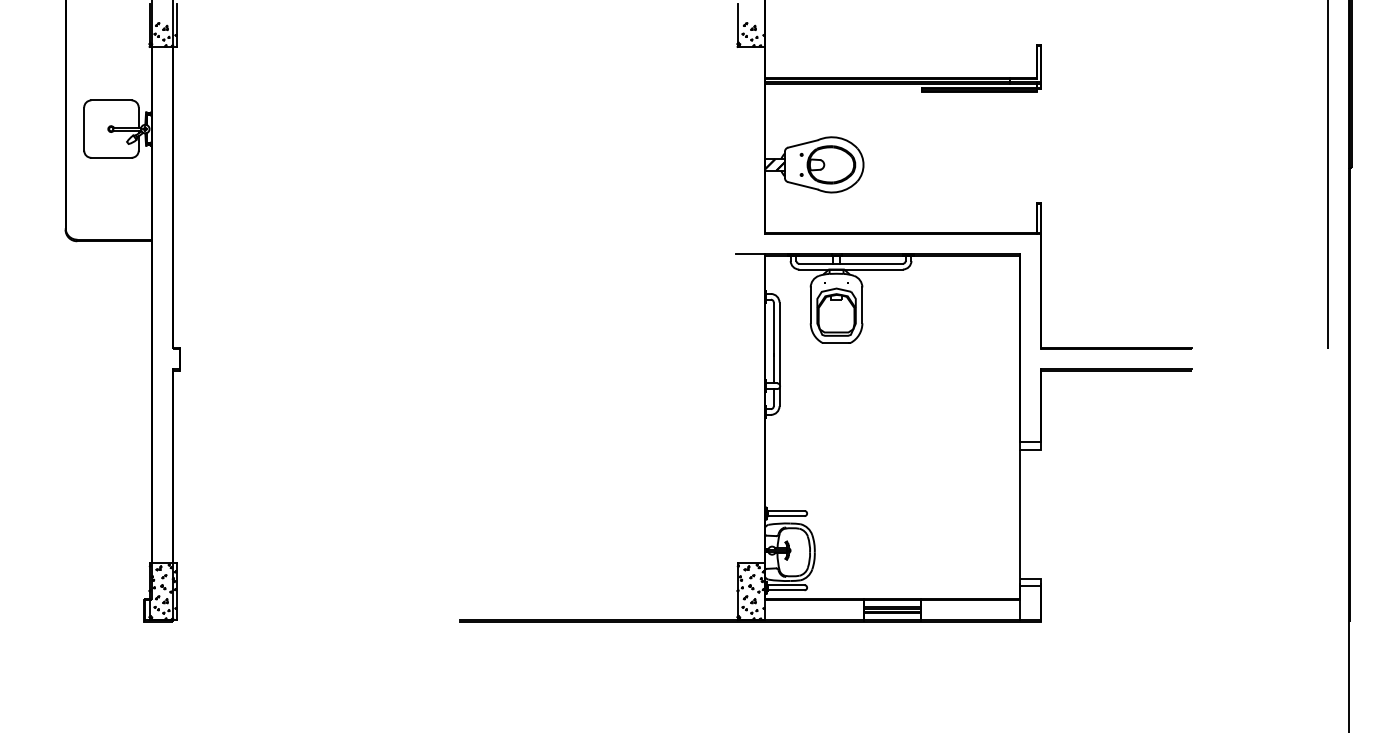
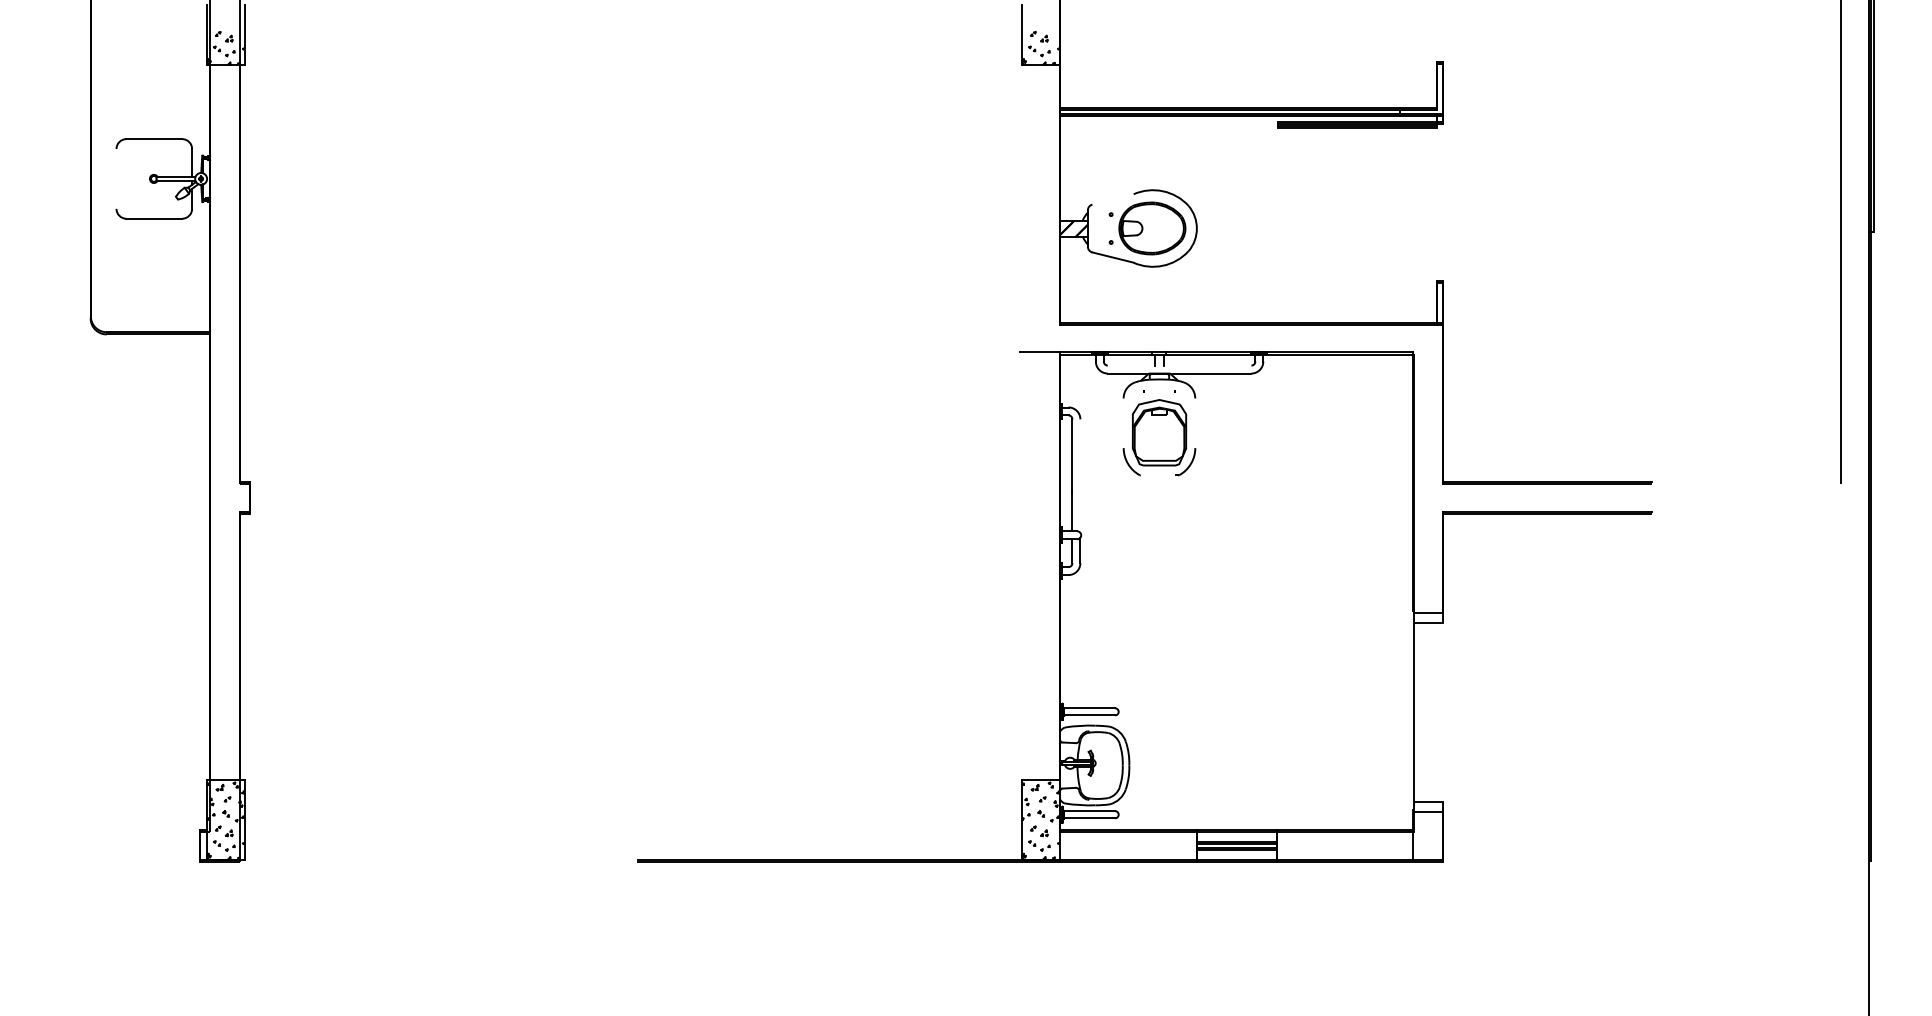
line: (84, 128) -> (116, 178), removed
line: (803, 143) -> (1113, 198), removed
line: (850, 263) -> (1178, 365), removed
line: (810, 305) -> (1123, 423), removed
line: (862, 305) -> (1195, 423), removed
line: (779, 343) -> (1080, 476), removed
line: (836, 343) -> (1159, 476), removed

